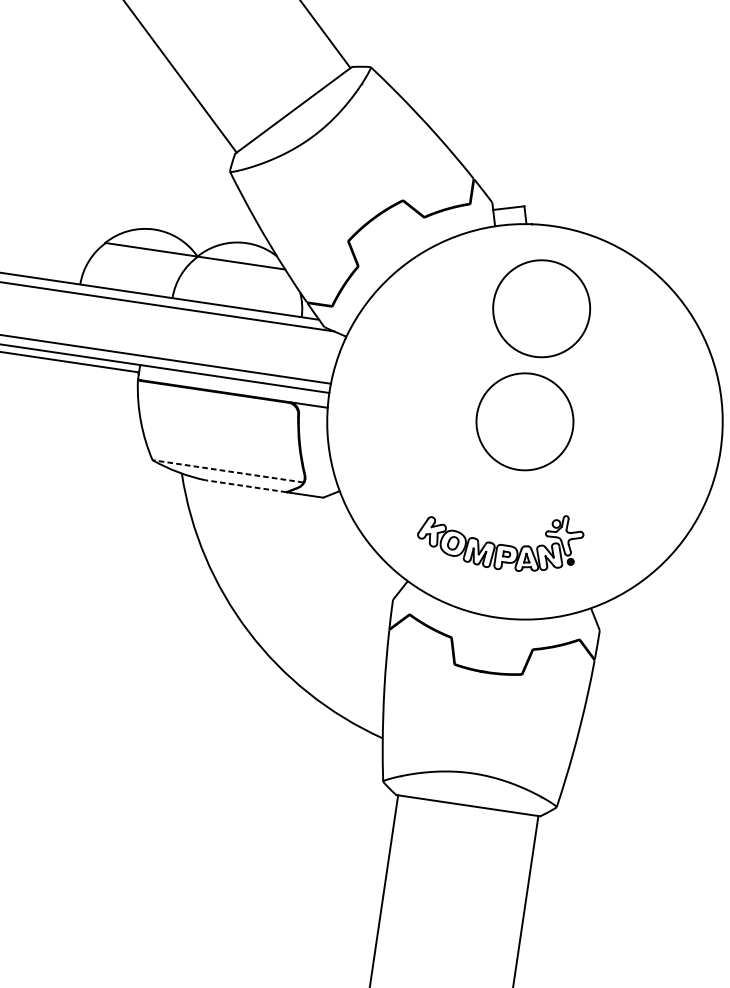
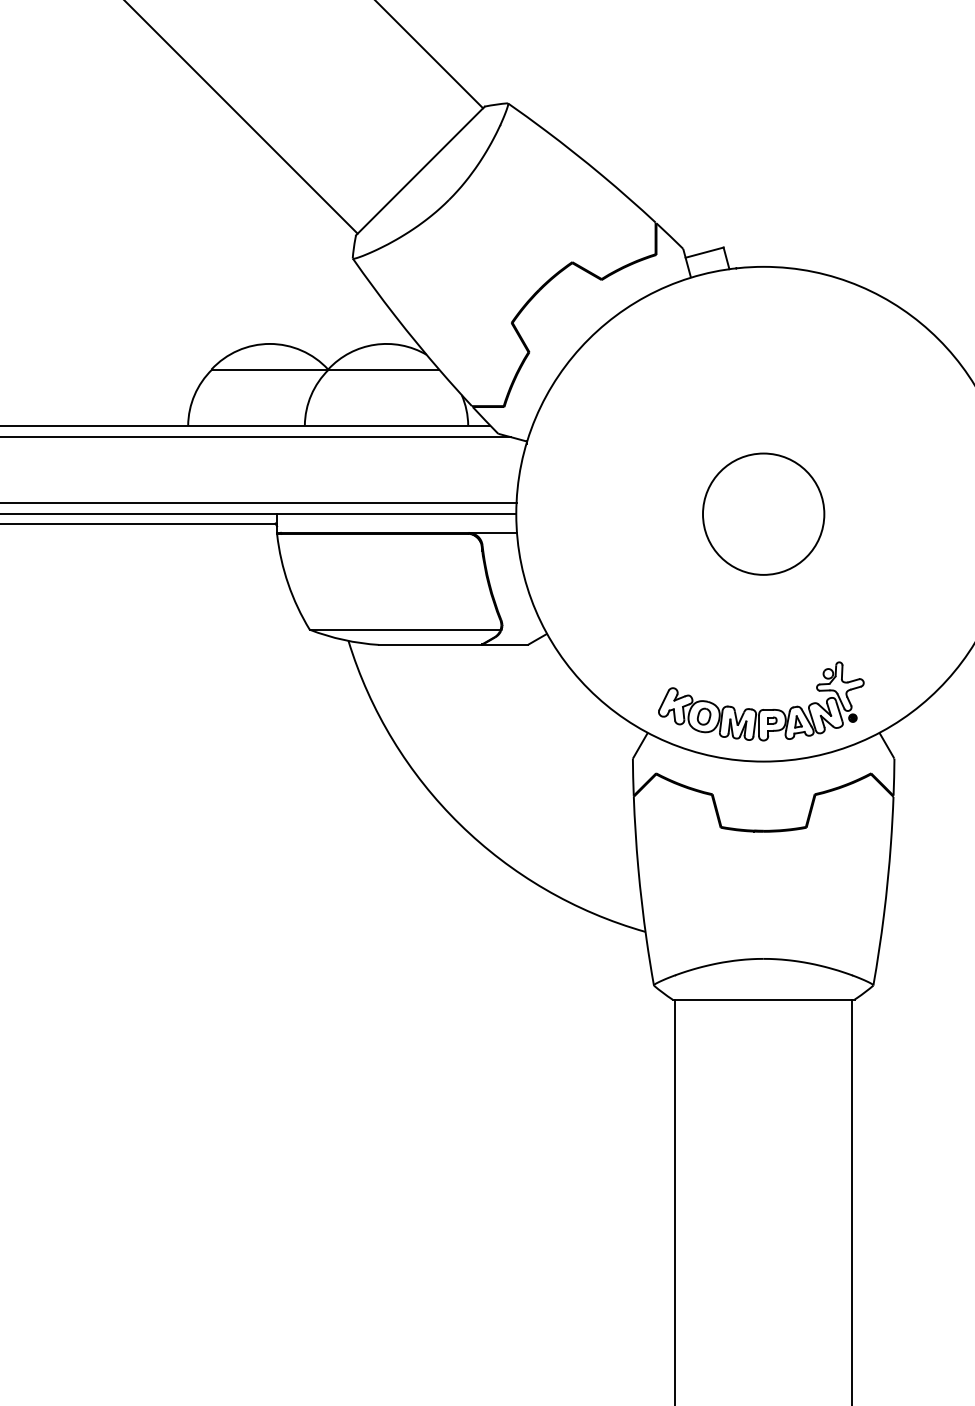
circle: (541, 308) -> (763, 370), removed
line: (227, 471) -> (404, 629), dashed -> solid
line: (245, 485) -> (429, 644), dashed -> solid
part: (499, 544) -> (761, 709), moved

